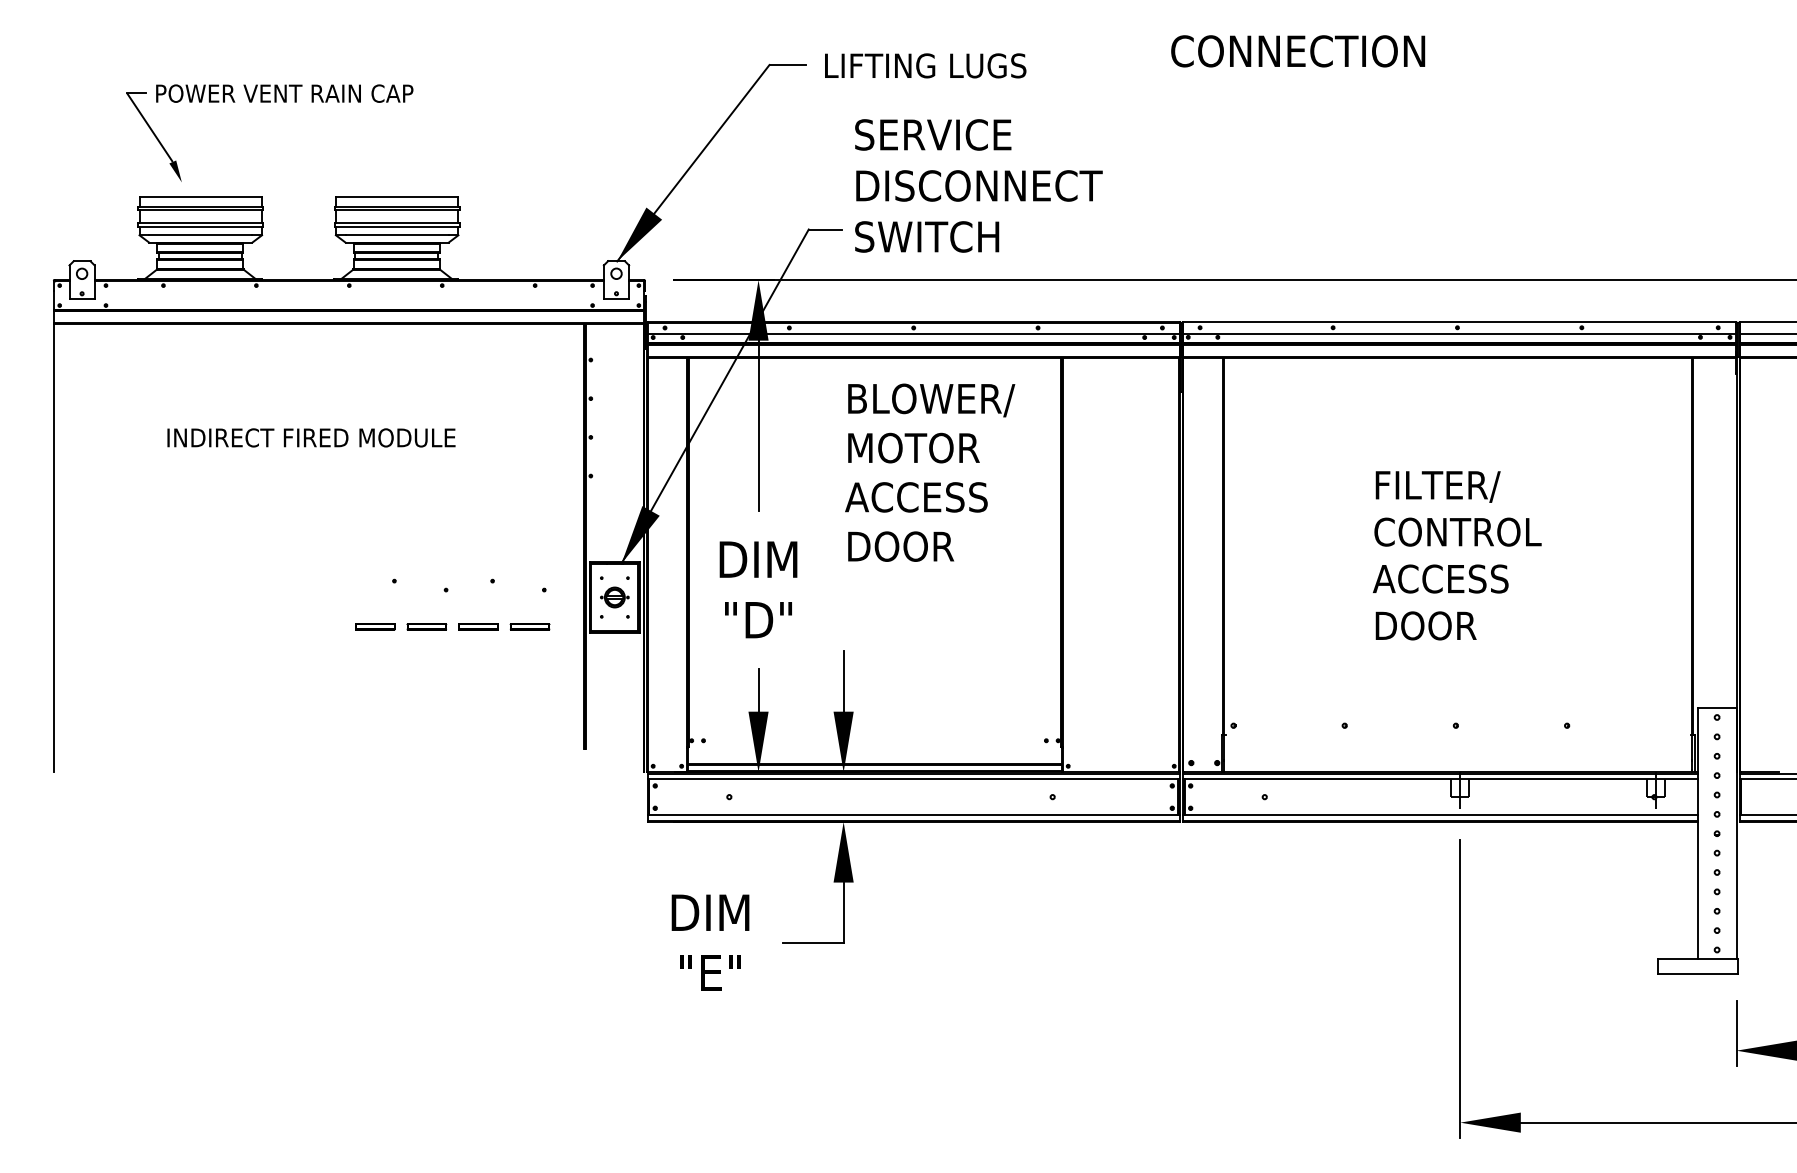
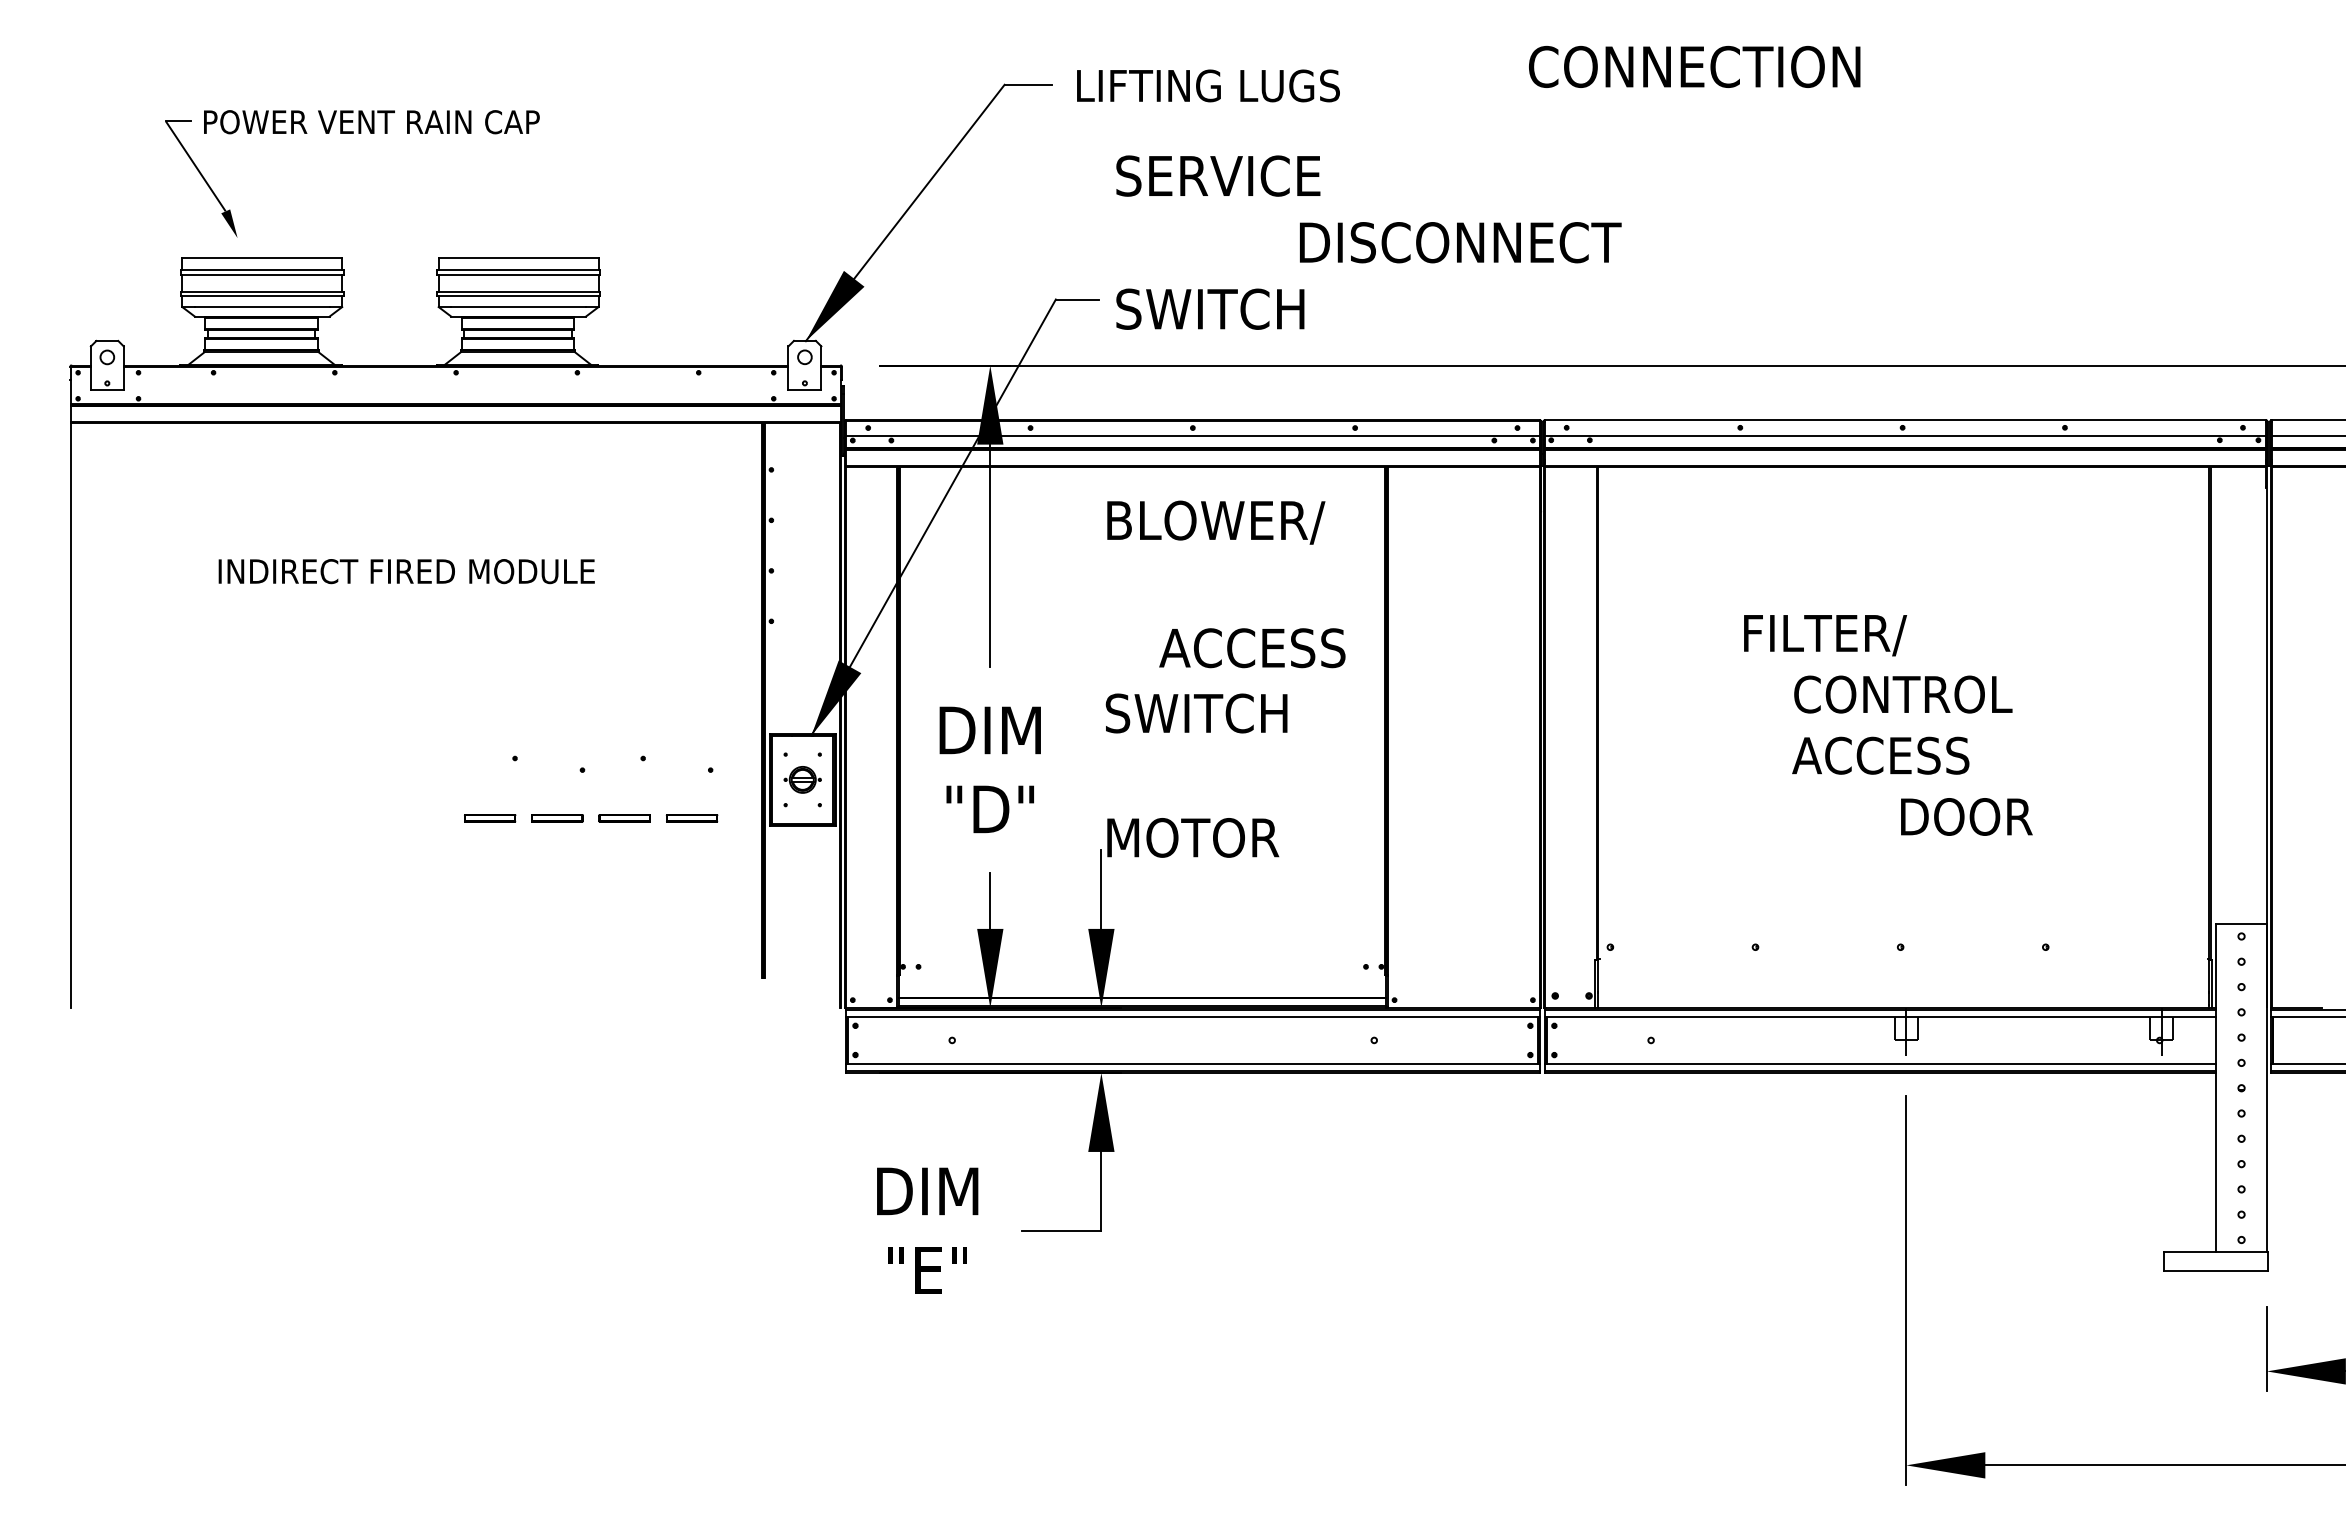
text: (979, 185) -> (1460, 242), moved
text: (914, 447) -> (1193, 837), moved
text: (1438, 486) -> (1825, 635), moved
text: (916, 497) -> (1252, 648), moved
text: (916, 546) -> (1196, 713), DOOR -> SWITCH
text: (1425, 625) -> (1966, 816), moved

